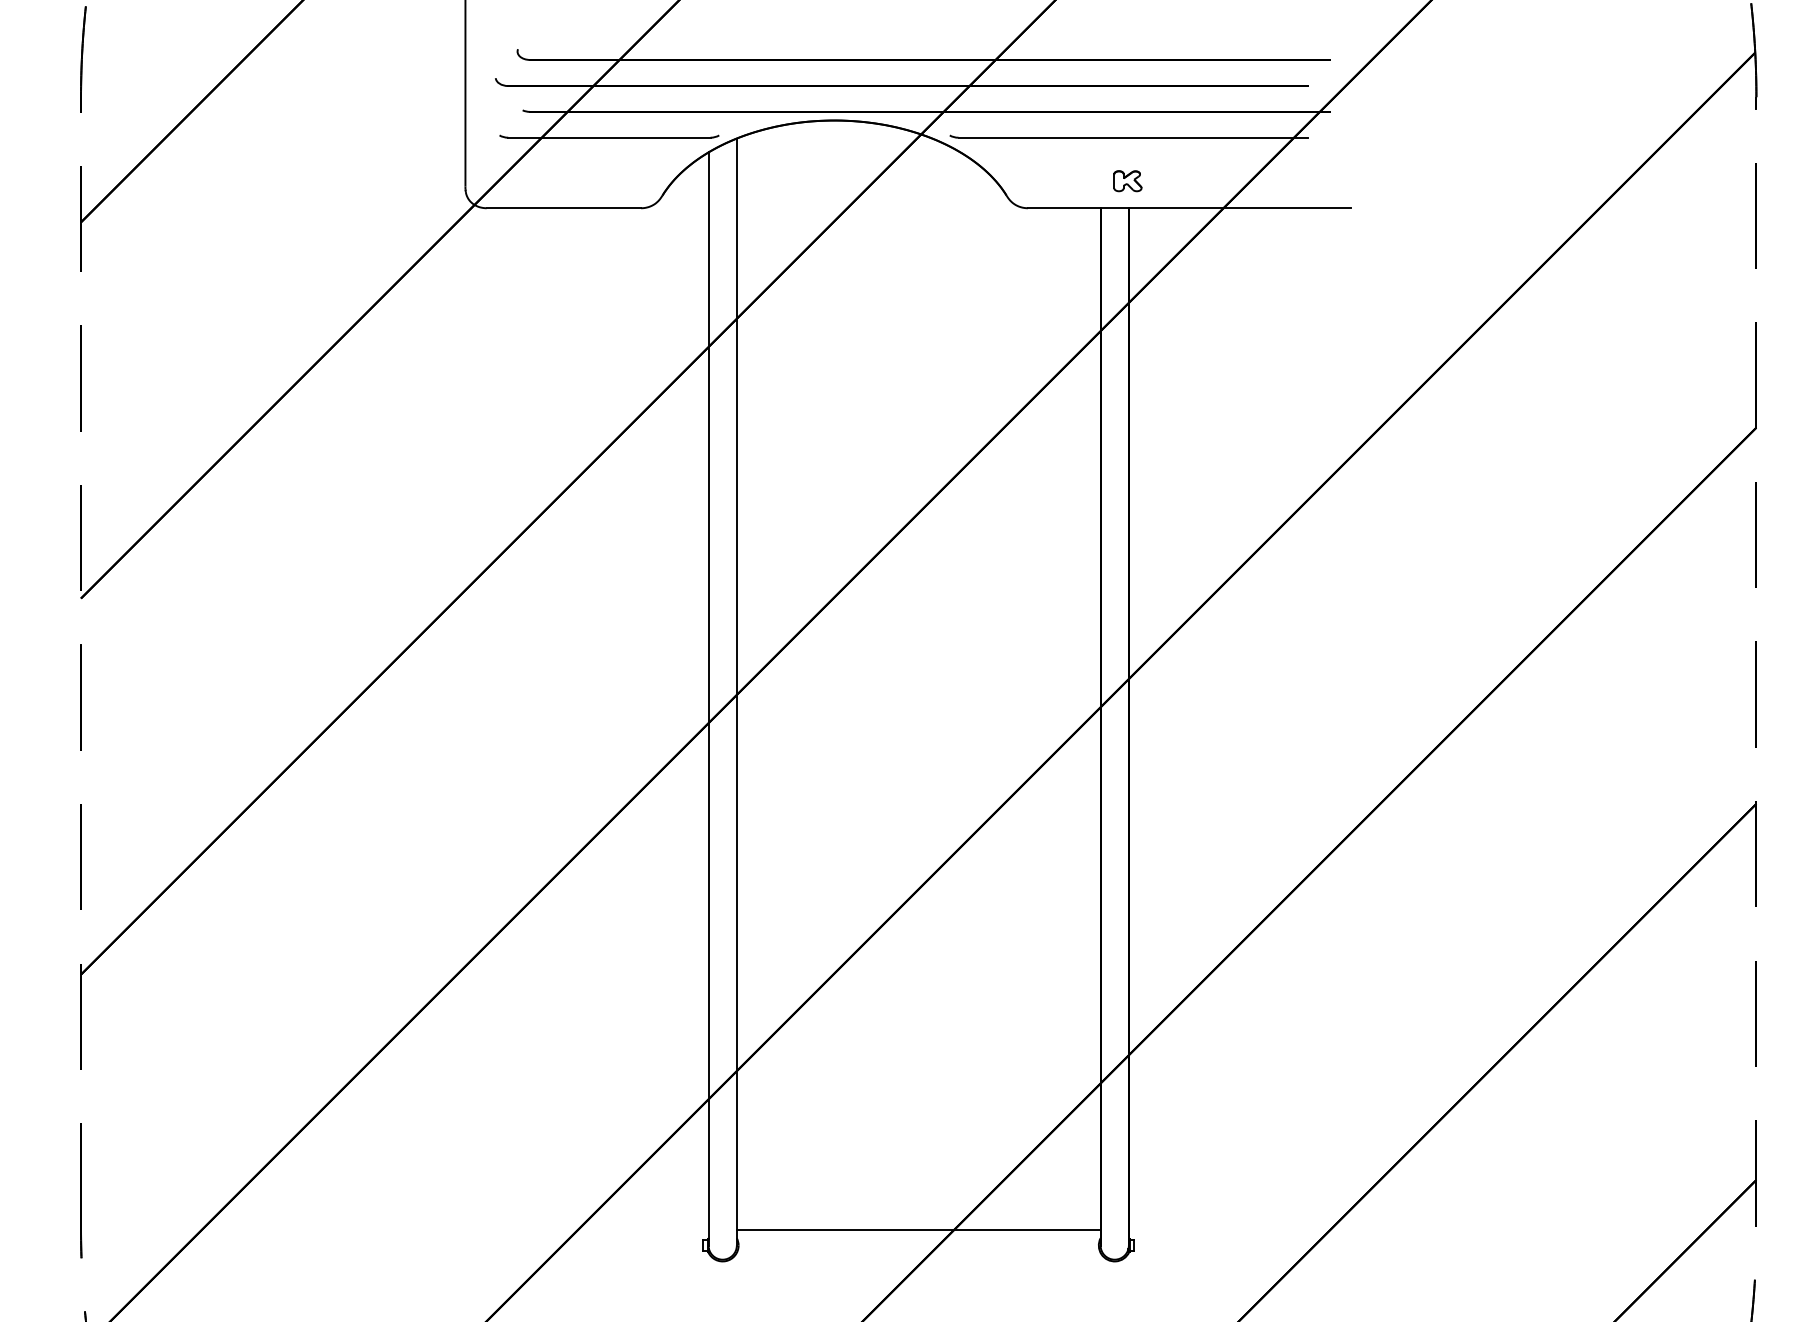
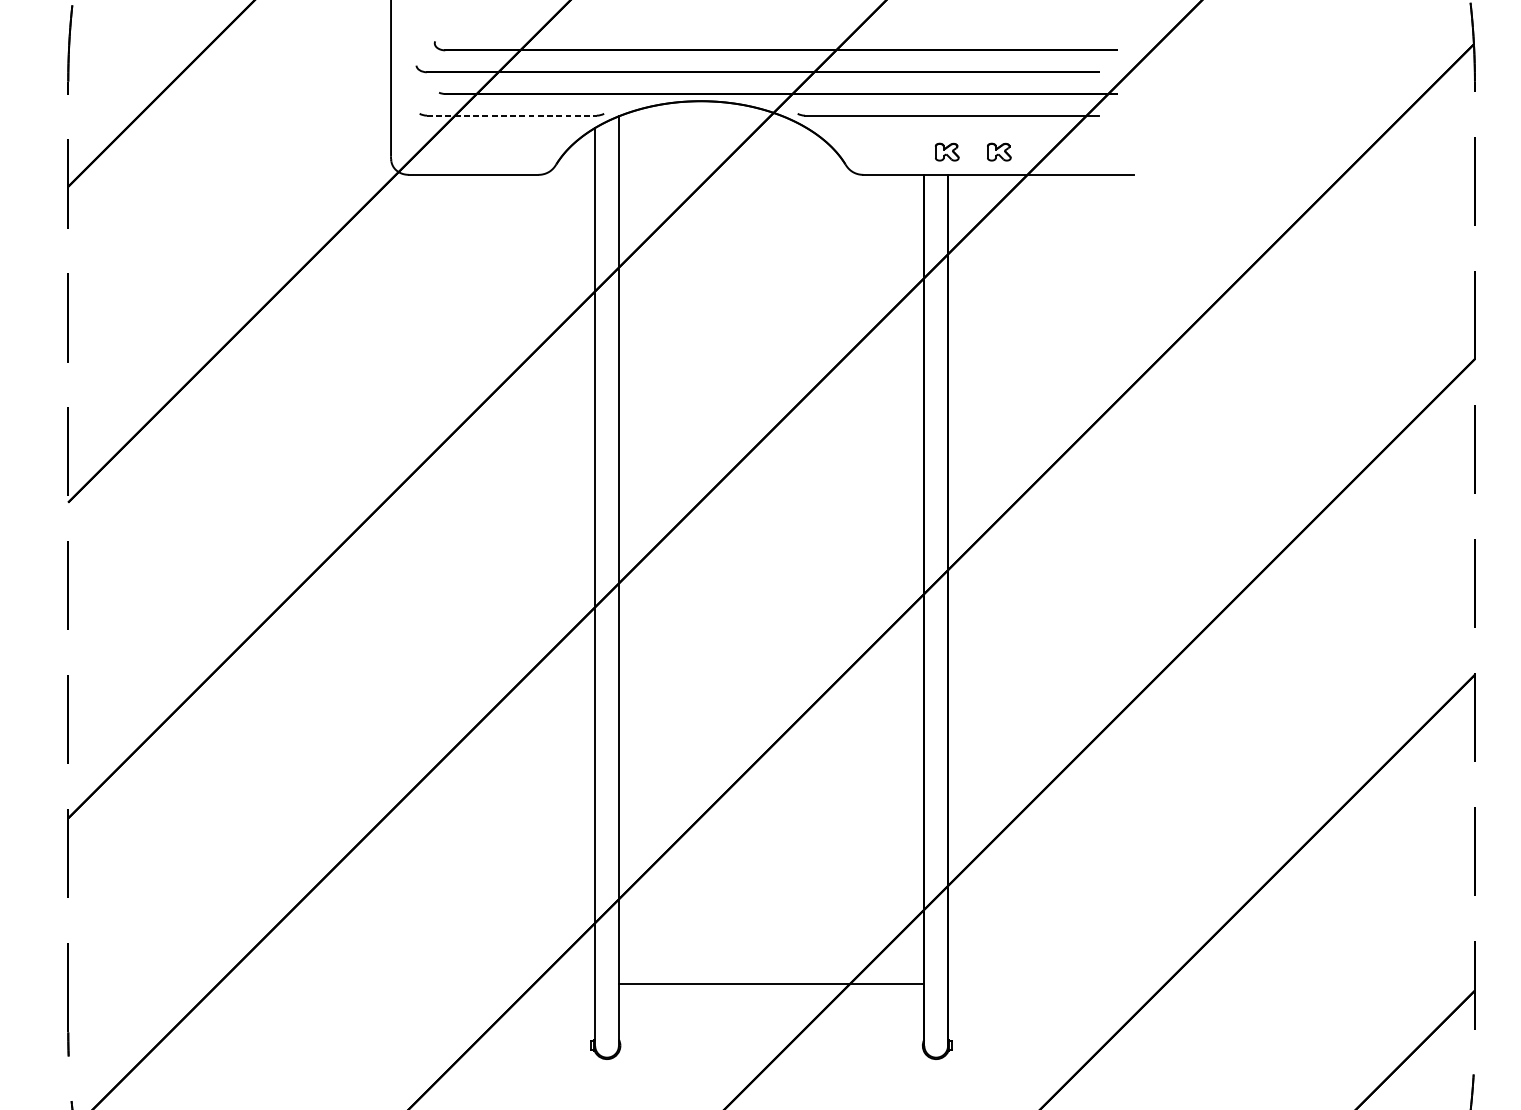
line: (609, 137) -> (511, 115), solid -> dashed
part: (1189, 181) -> (998, 152), added
line: (918, 1229) -> (771, 983), moved

